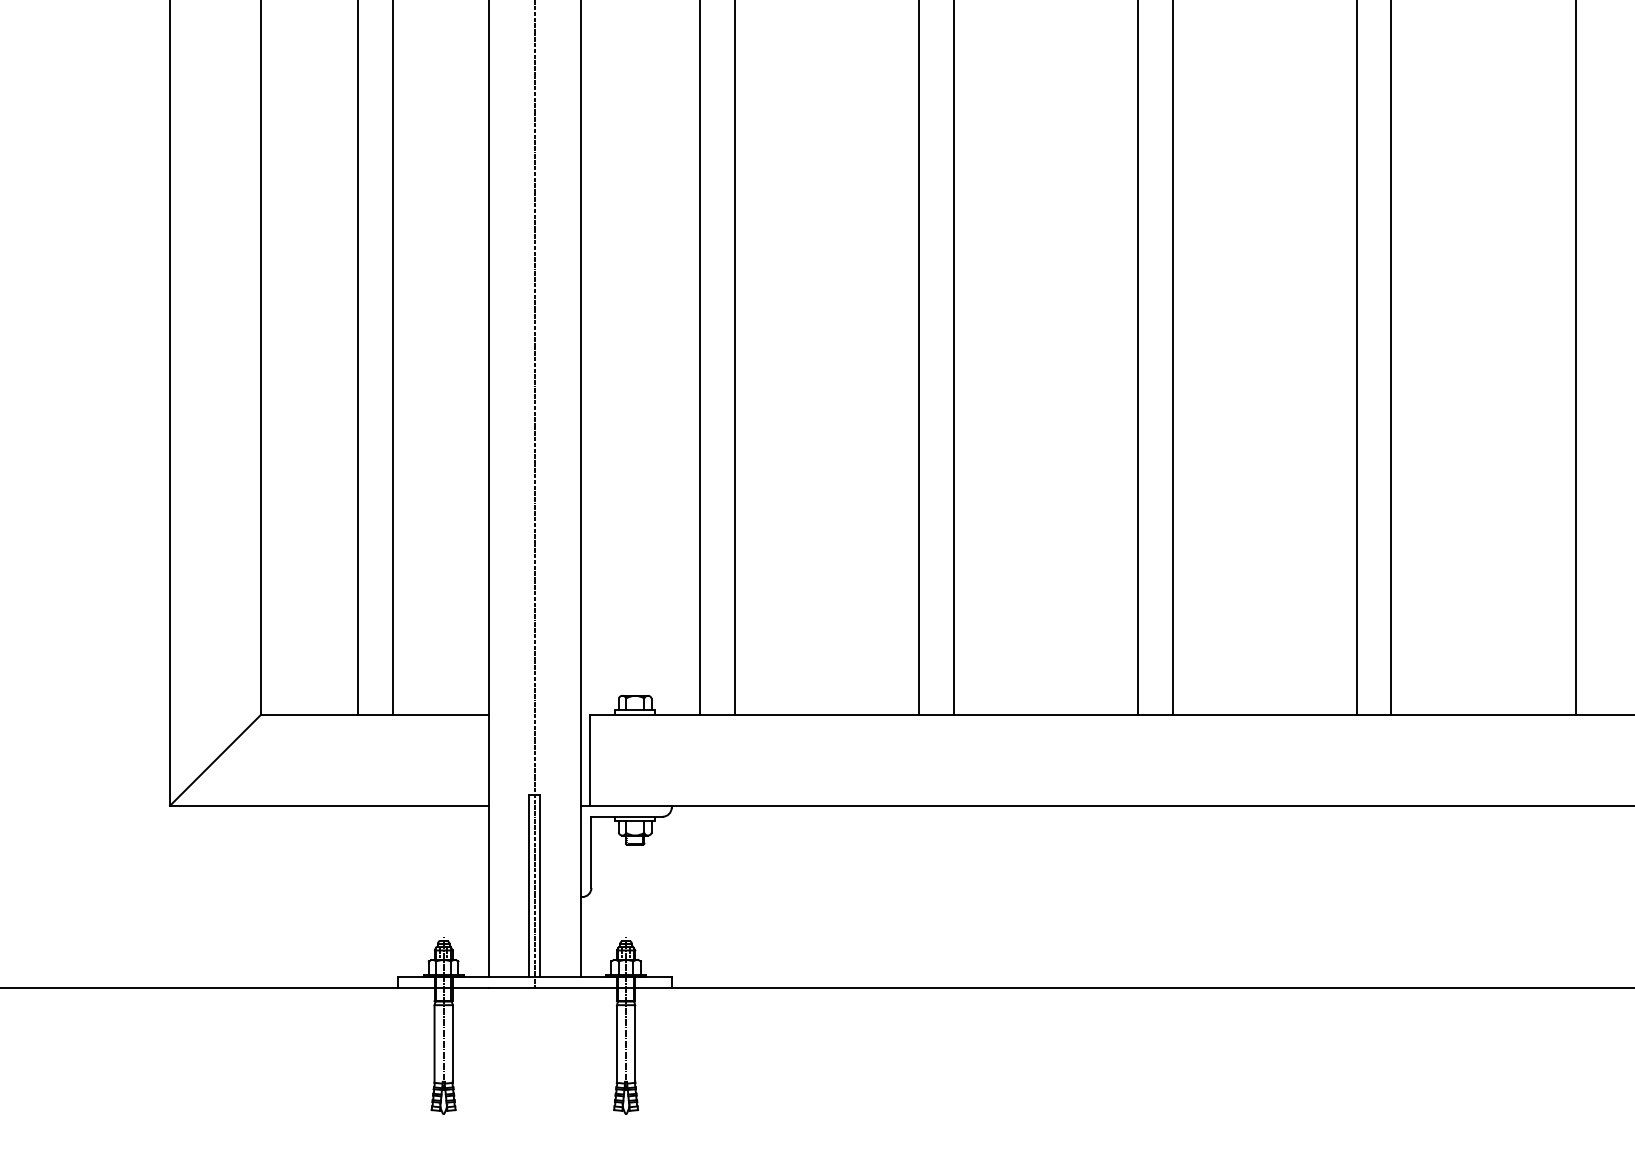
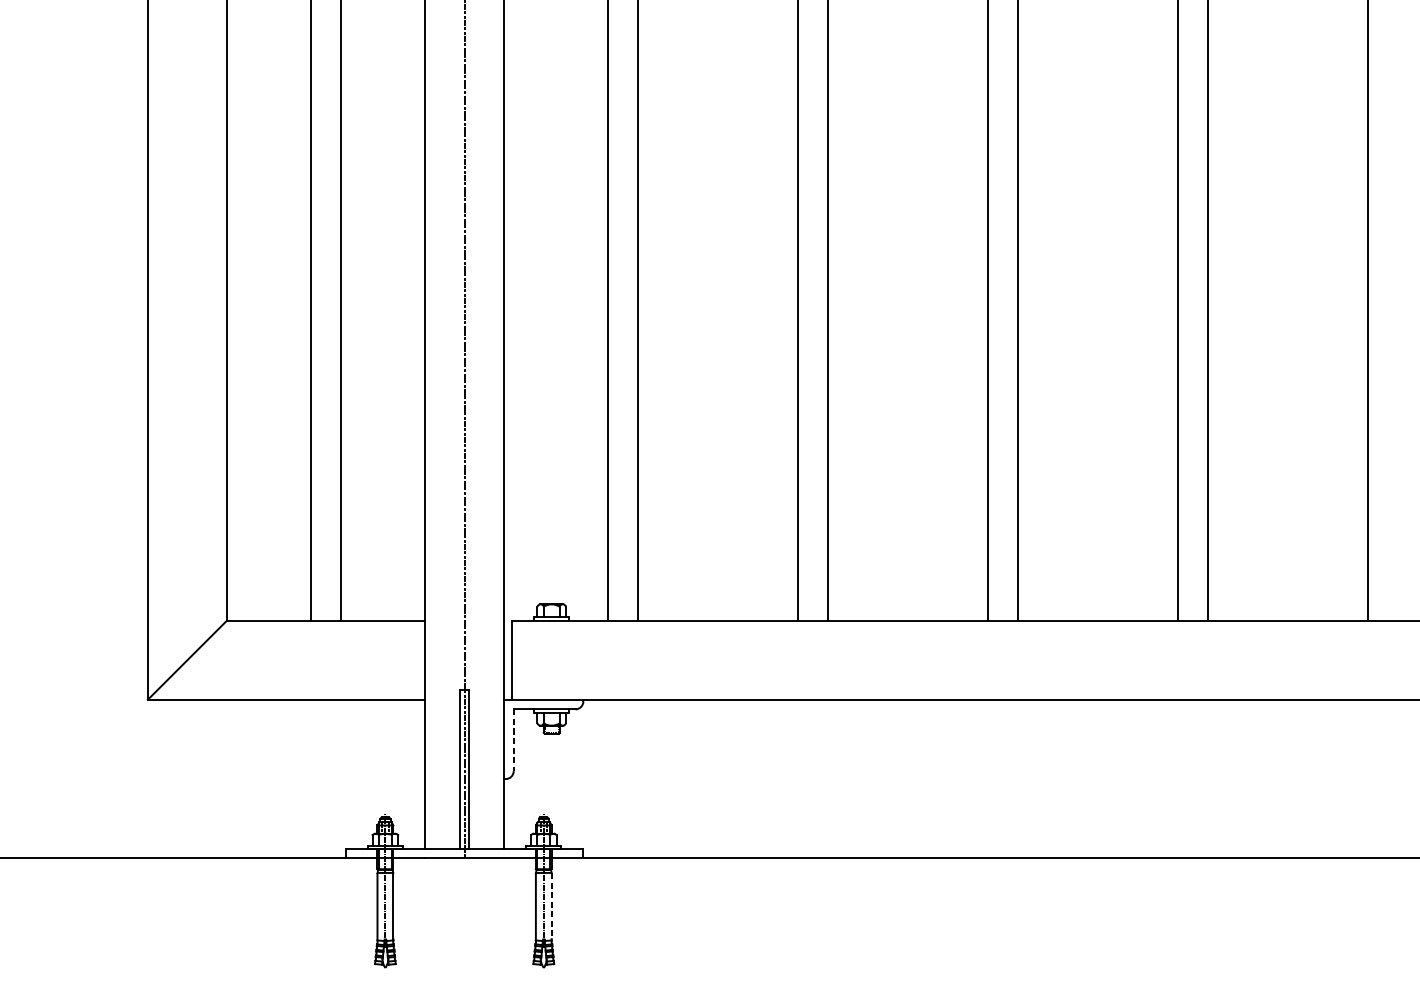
line: (591, 852) -> (513, 740), solid -> dashed
line: (635, 1043) -> (551, 906), solid -> dashed

